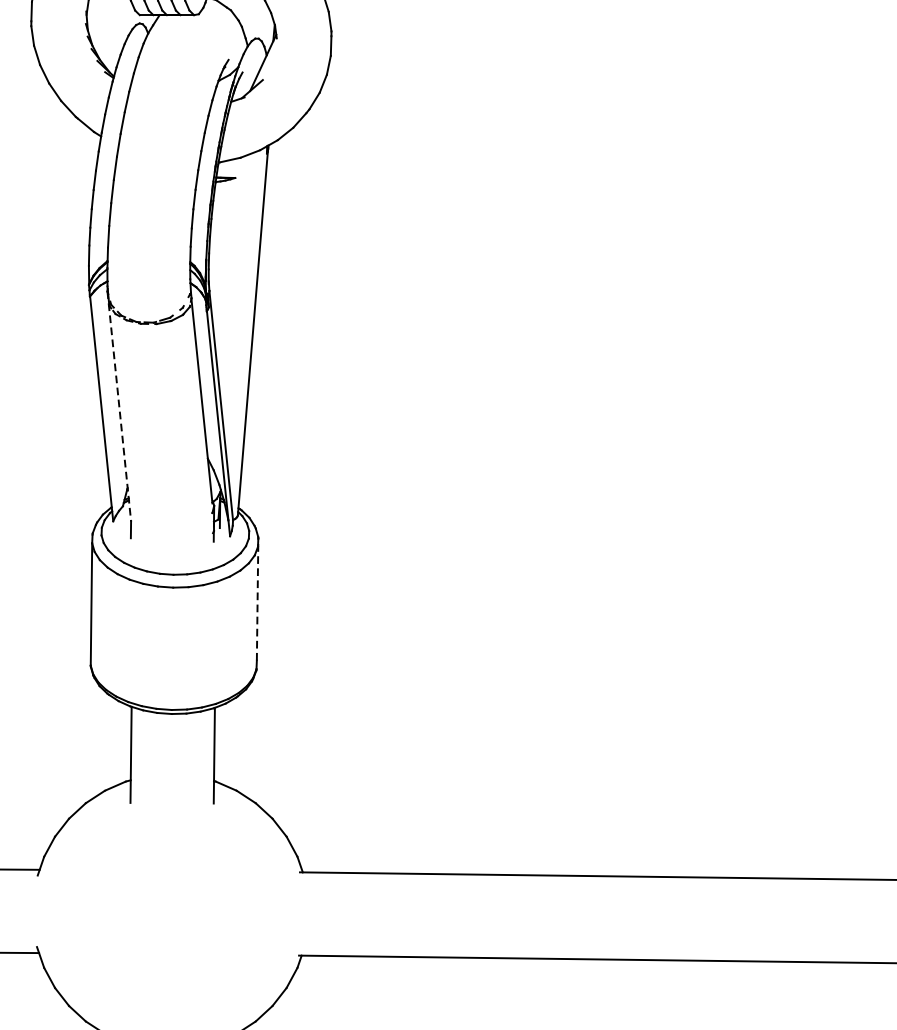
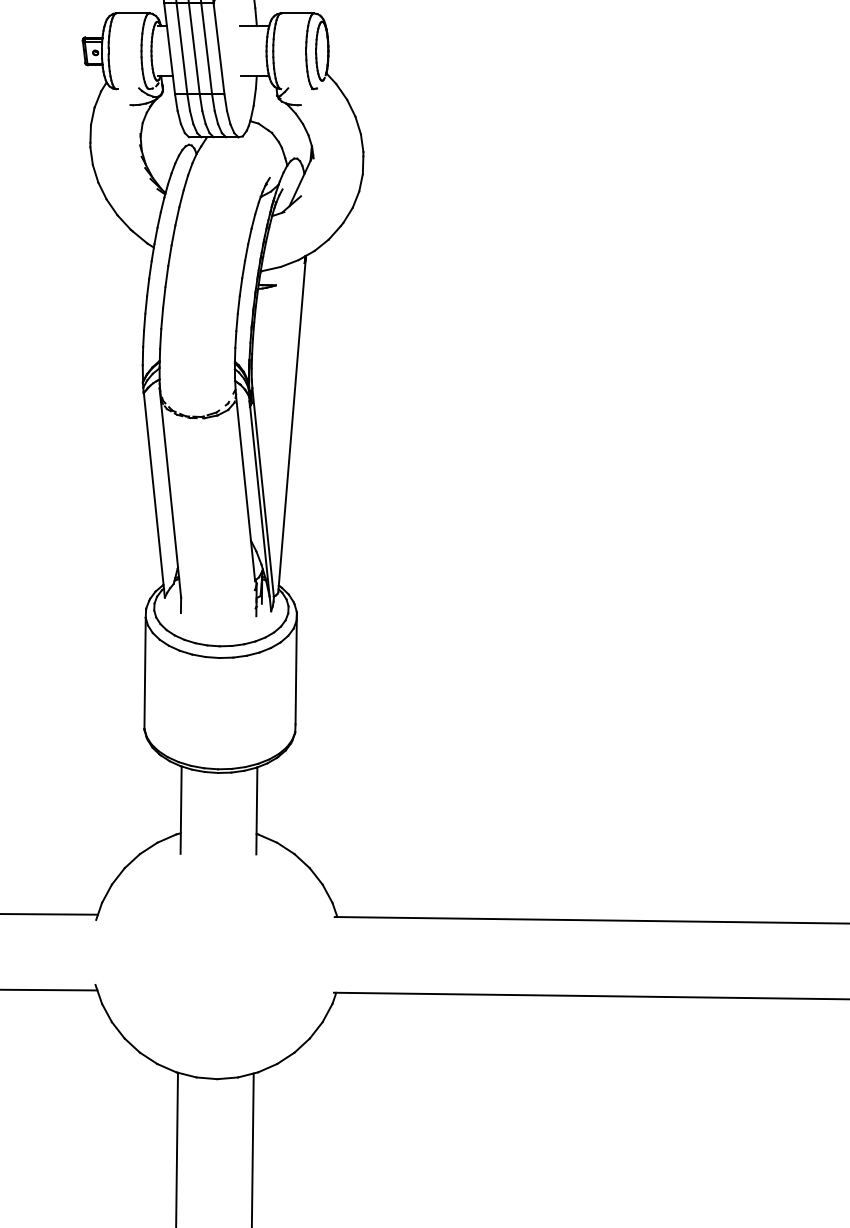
line: (119, 406) -> (170, 493), dashed -> solid
line: (257, 599) -> (296, 668), dashed -> solid

